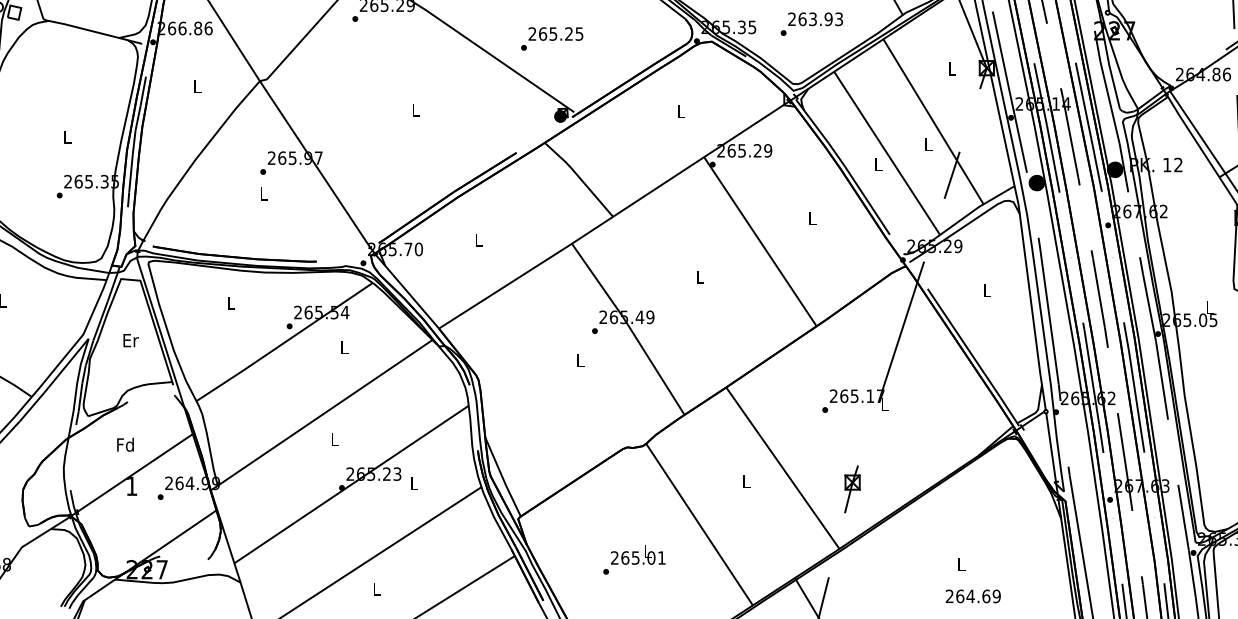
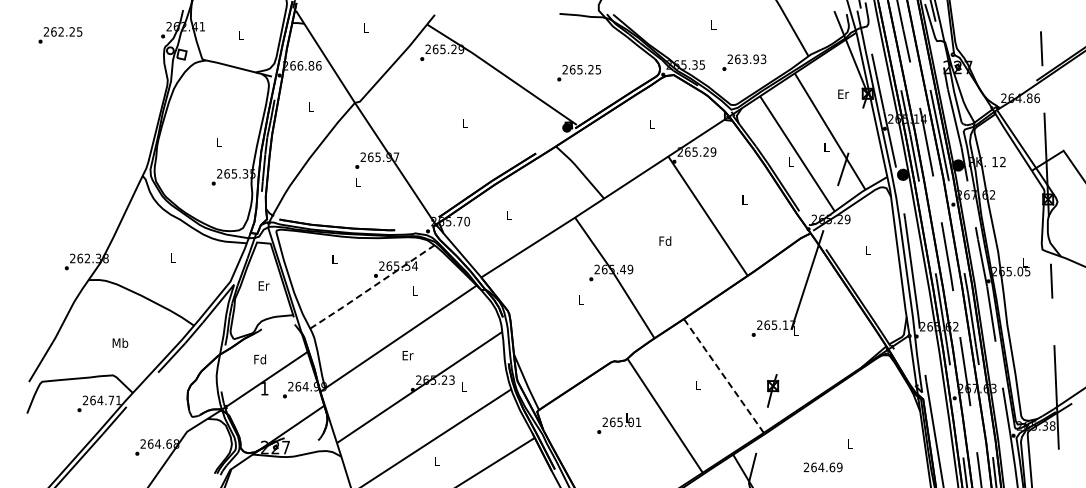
text: (552, 38) -> (579, 72), moved
text: (952, 67) -> (843, 93), L -> Er
text: (700, 276) -> (665, 240), L -> Fd
line: (283, 342) -> (371, 287), solid -> dashed
text: (334, 439) -> (407, 355), L -> Er
line: (782, 467) -> (723, 375), solid -> dashed
text: (634, 559) -> (619, 423), moved
text: (972, 596) -> (822, 467), moved

